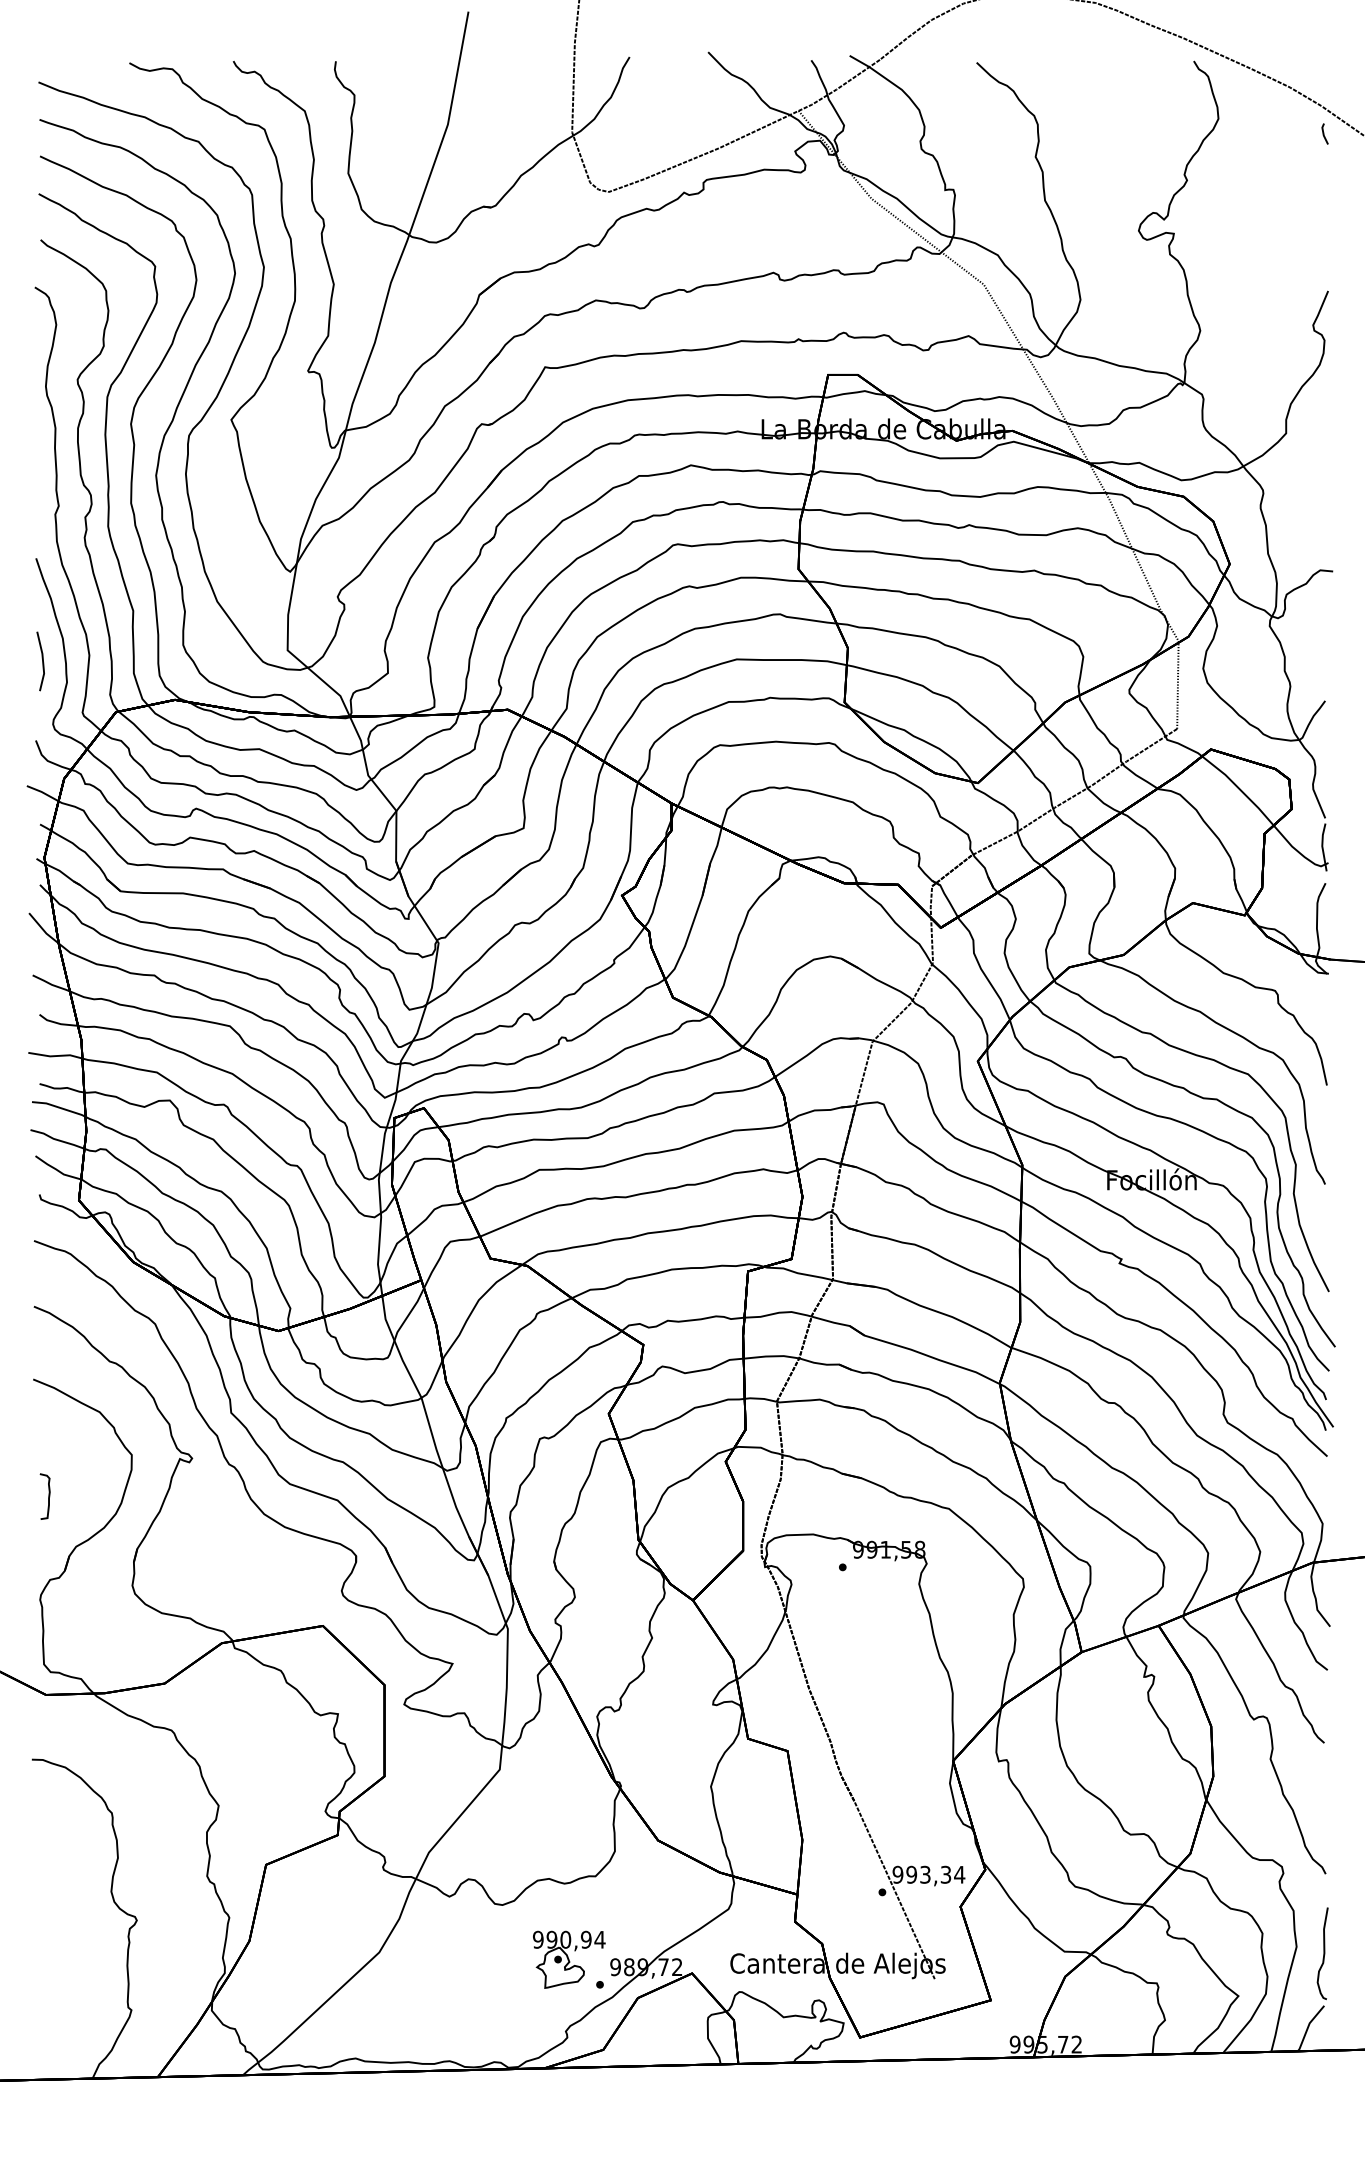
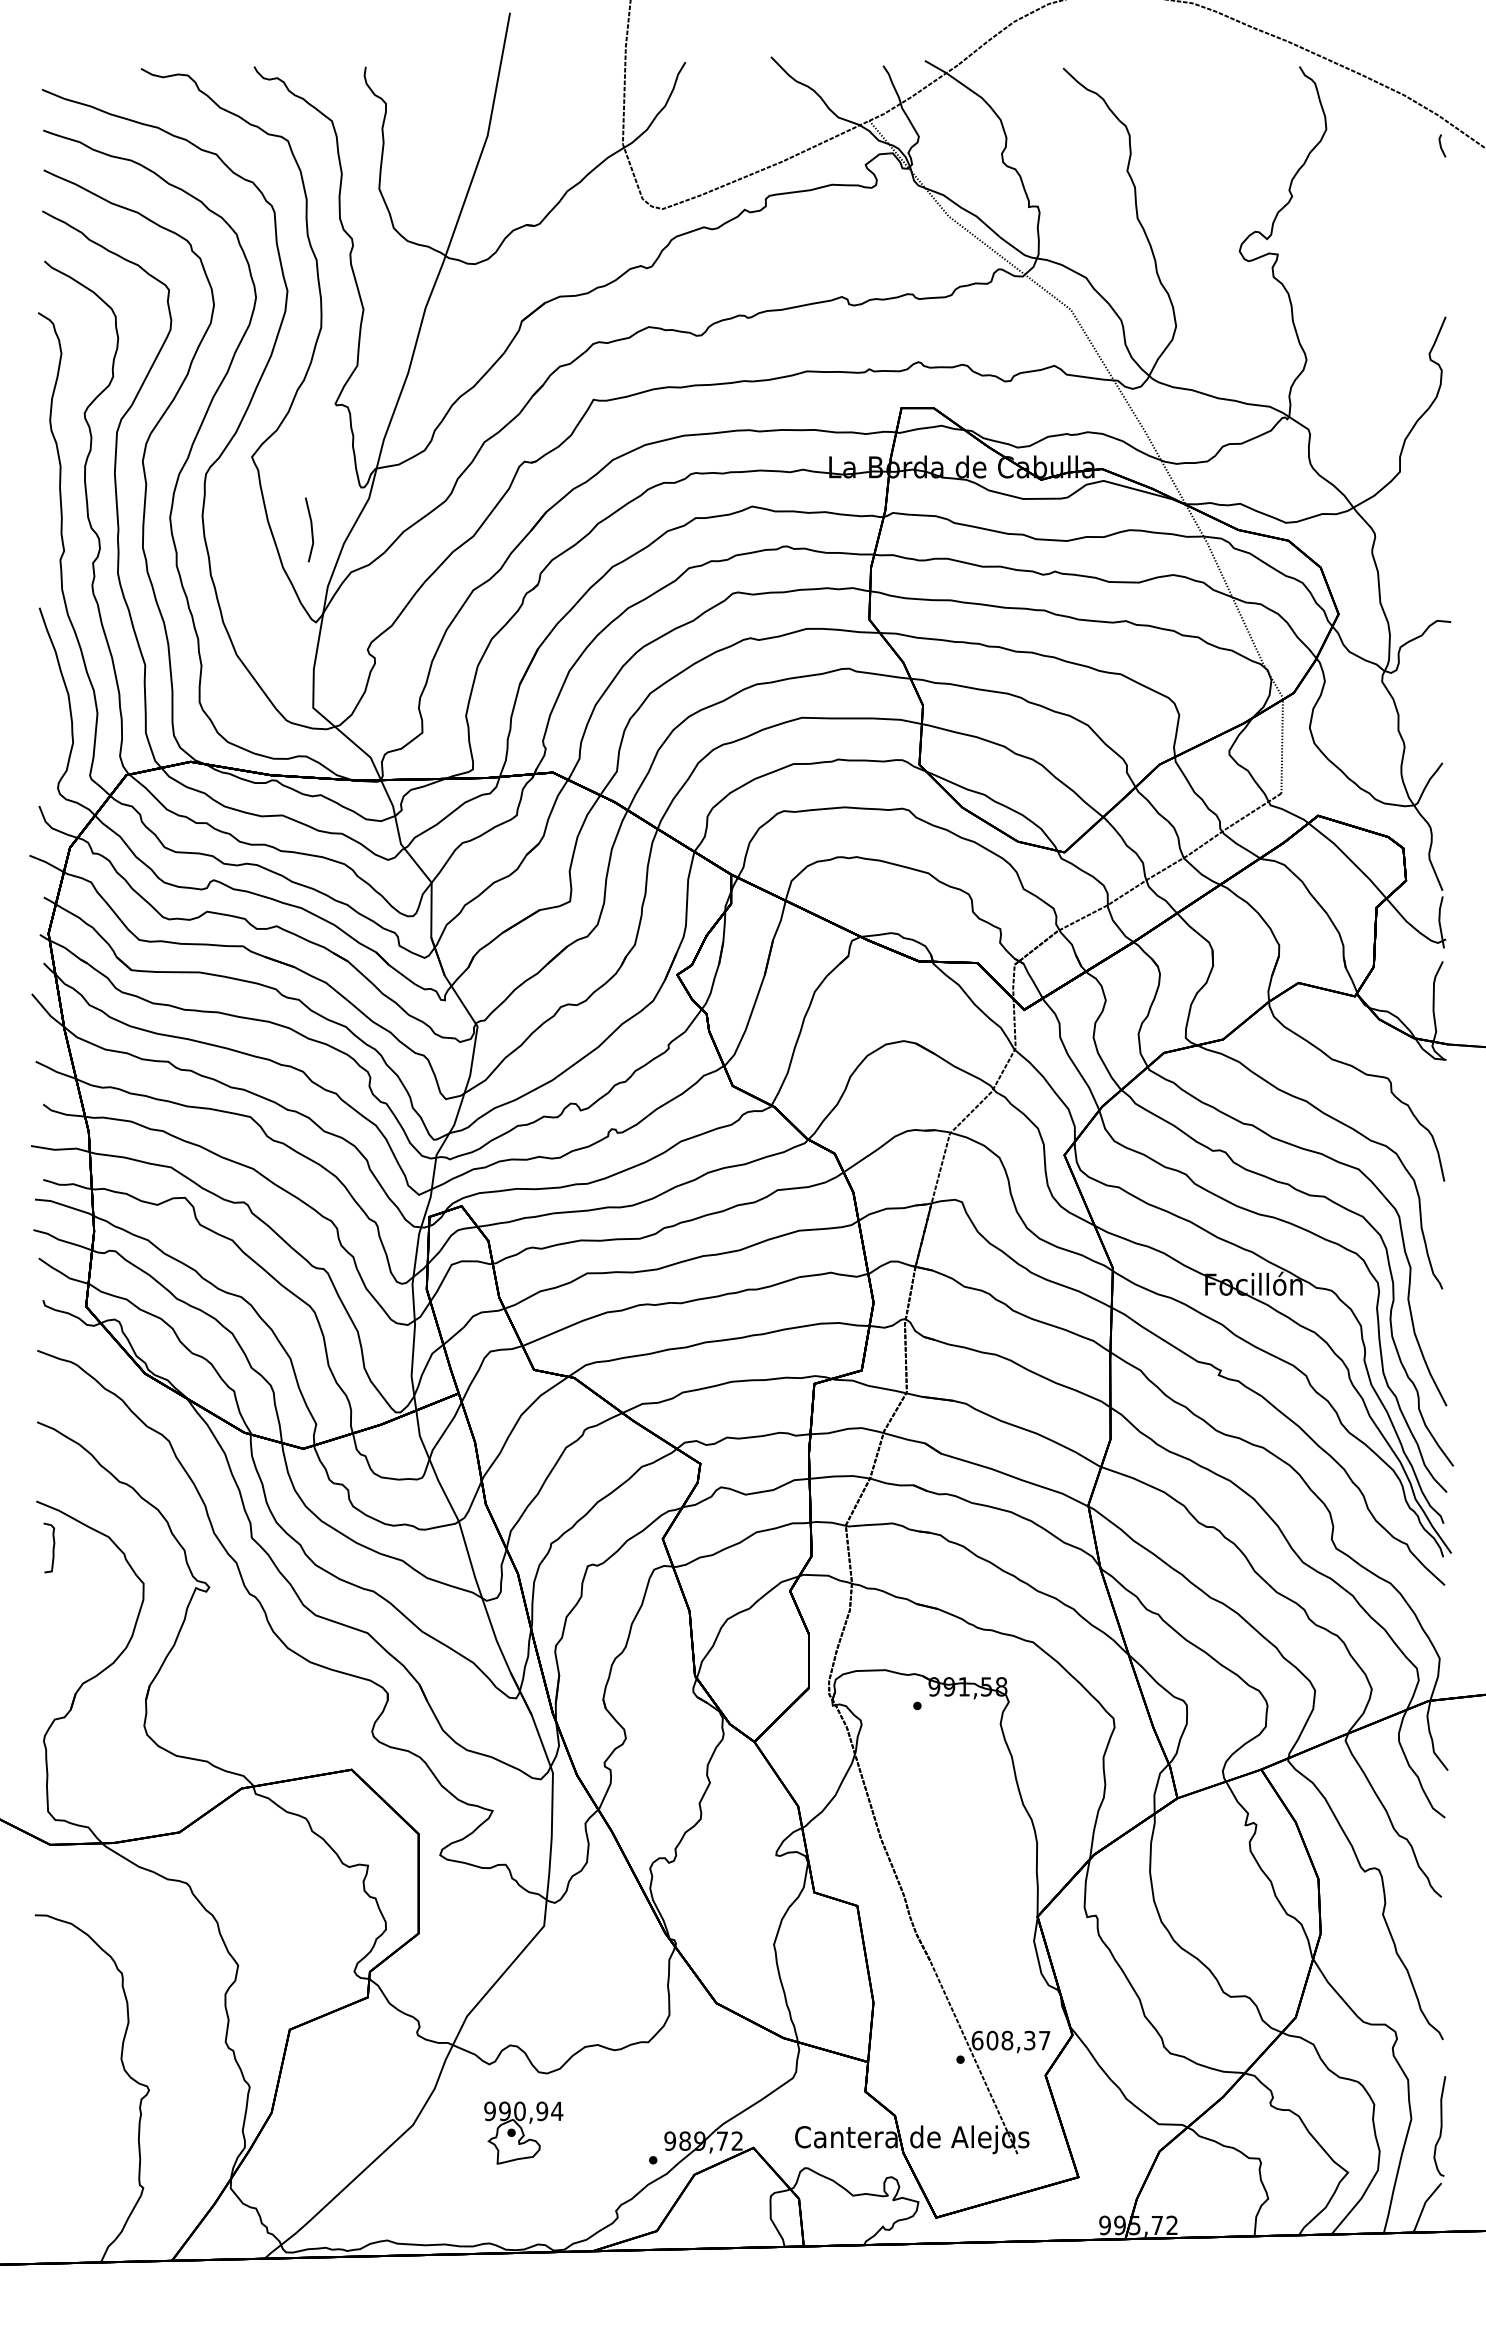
line: (42, 660) -> (311, 529), moved
curve: (48, 1496) -> (52, 1547), moved
text: (928, 1874) -> (1010, 2040), 993,34 -> 608,37
part: (569, 1959) -> (523, 2132), moved

